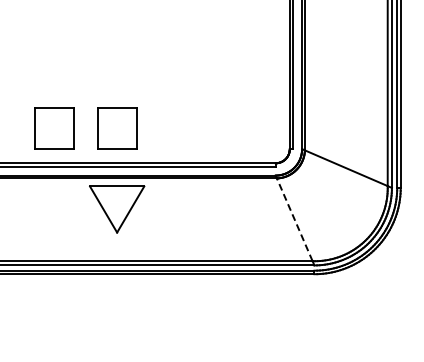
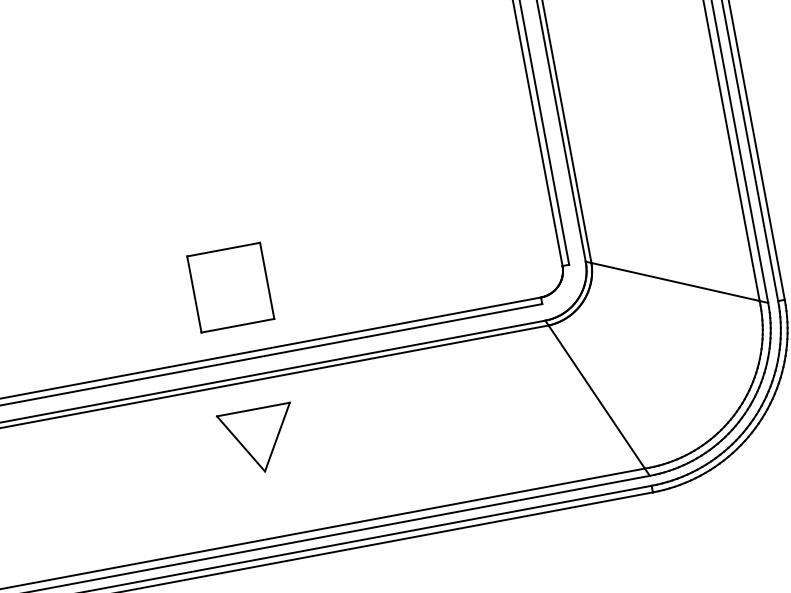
part: (54, 128) -> (112, 309), removed
part: (116, 209) -> (258, 440), size x0.71
line: (294, 219) -> (596, 396), dashed -> solid

